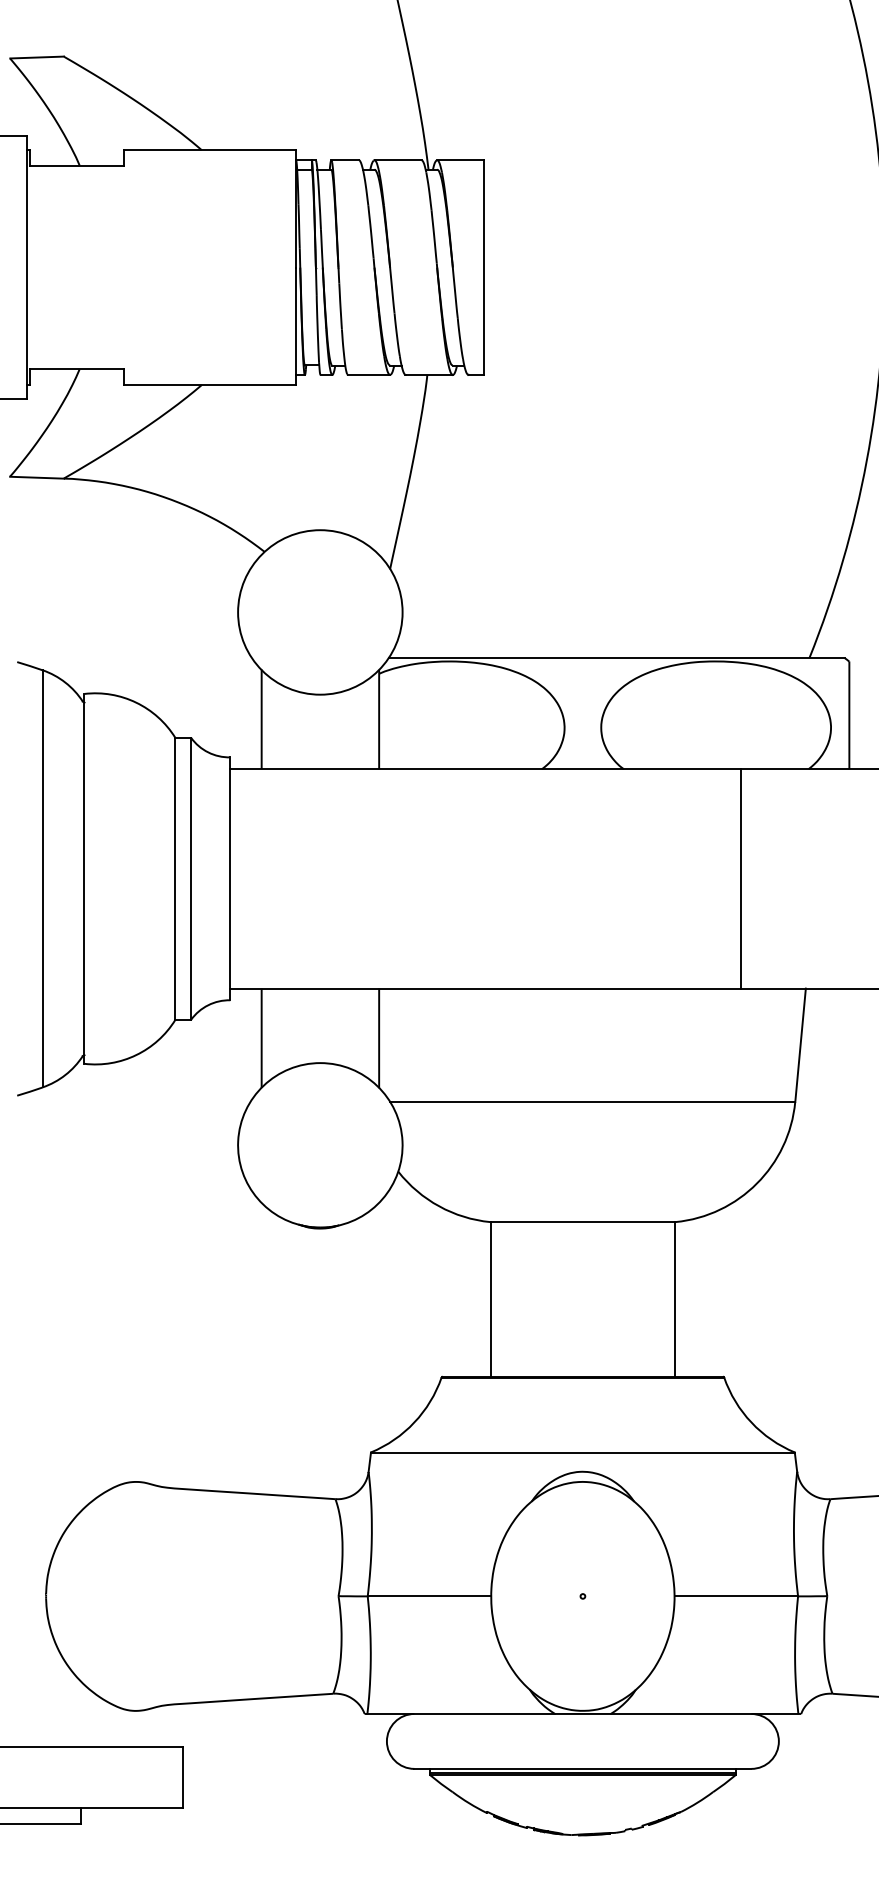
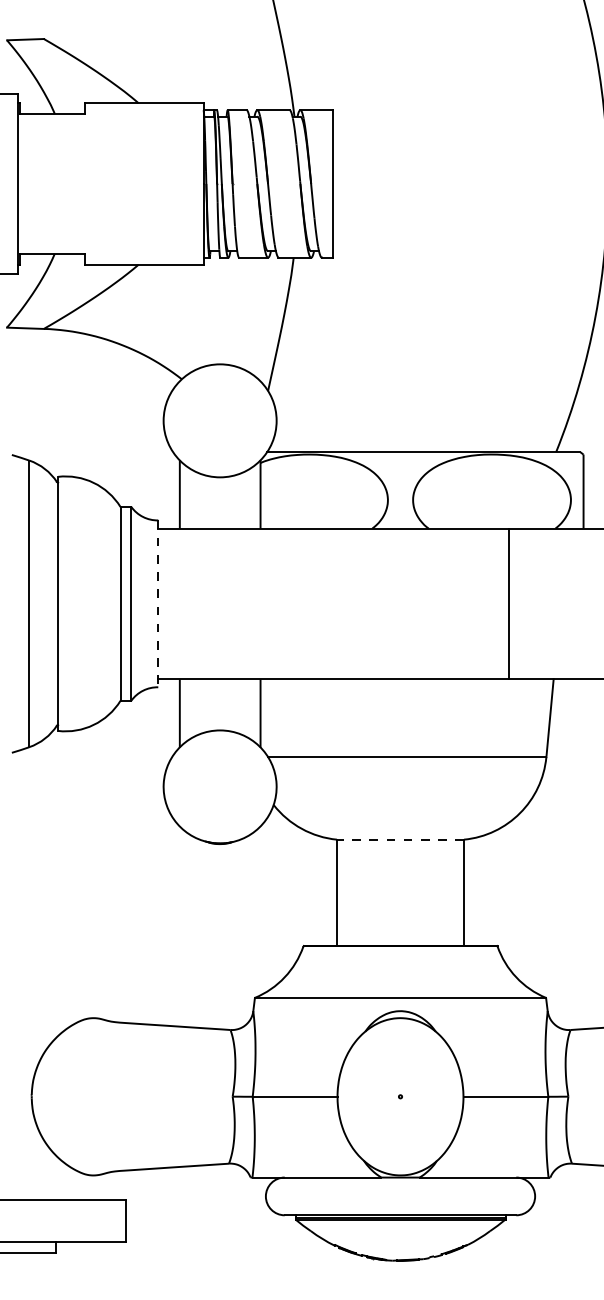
line: (230, 879) -> (158, 604), solid -> dashed
line: (582, 1221) -> (400, 839), solid -> dashed

